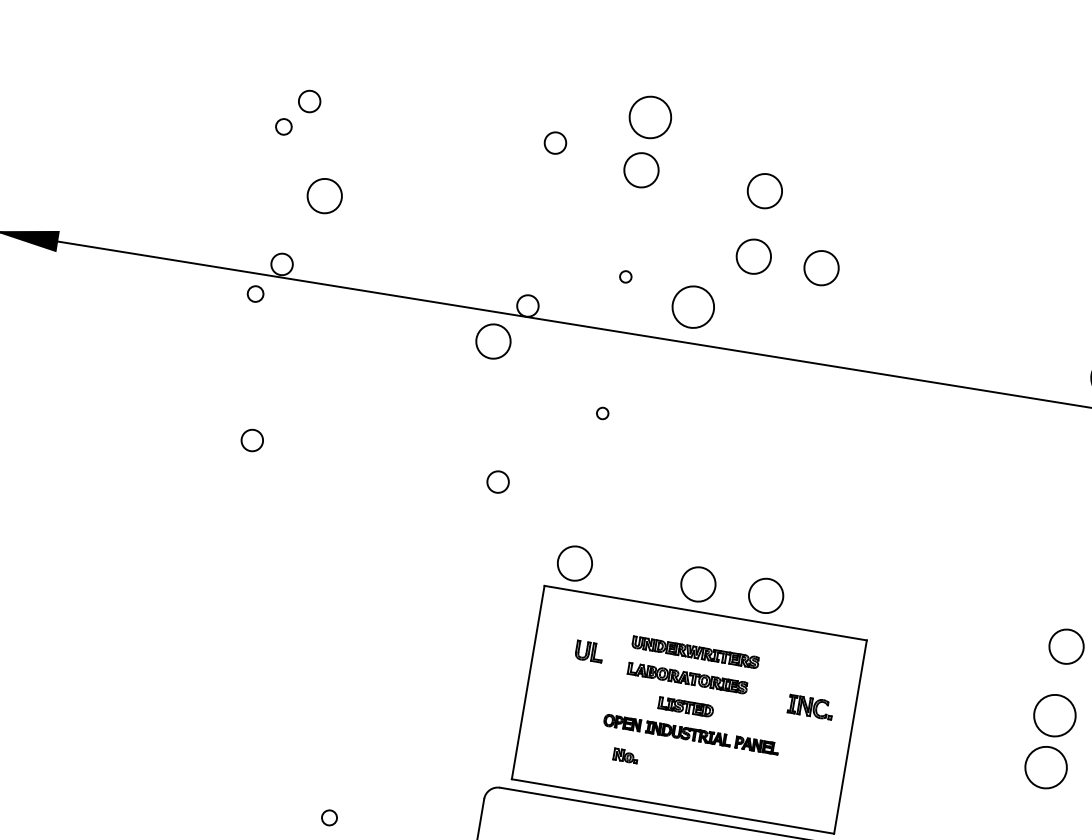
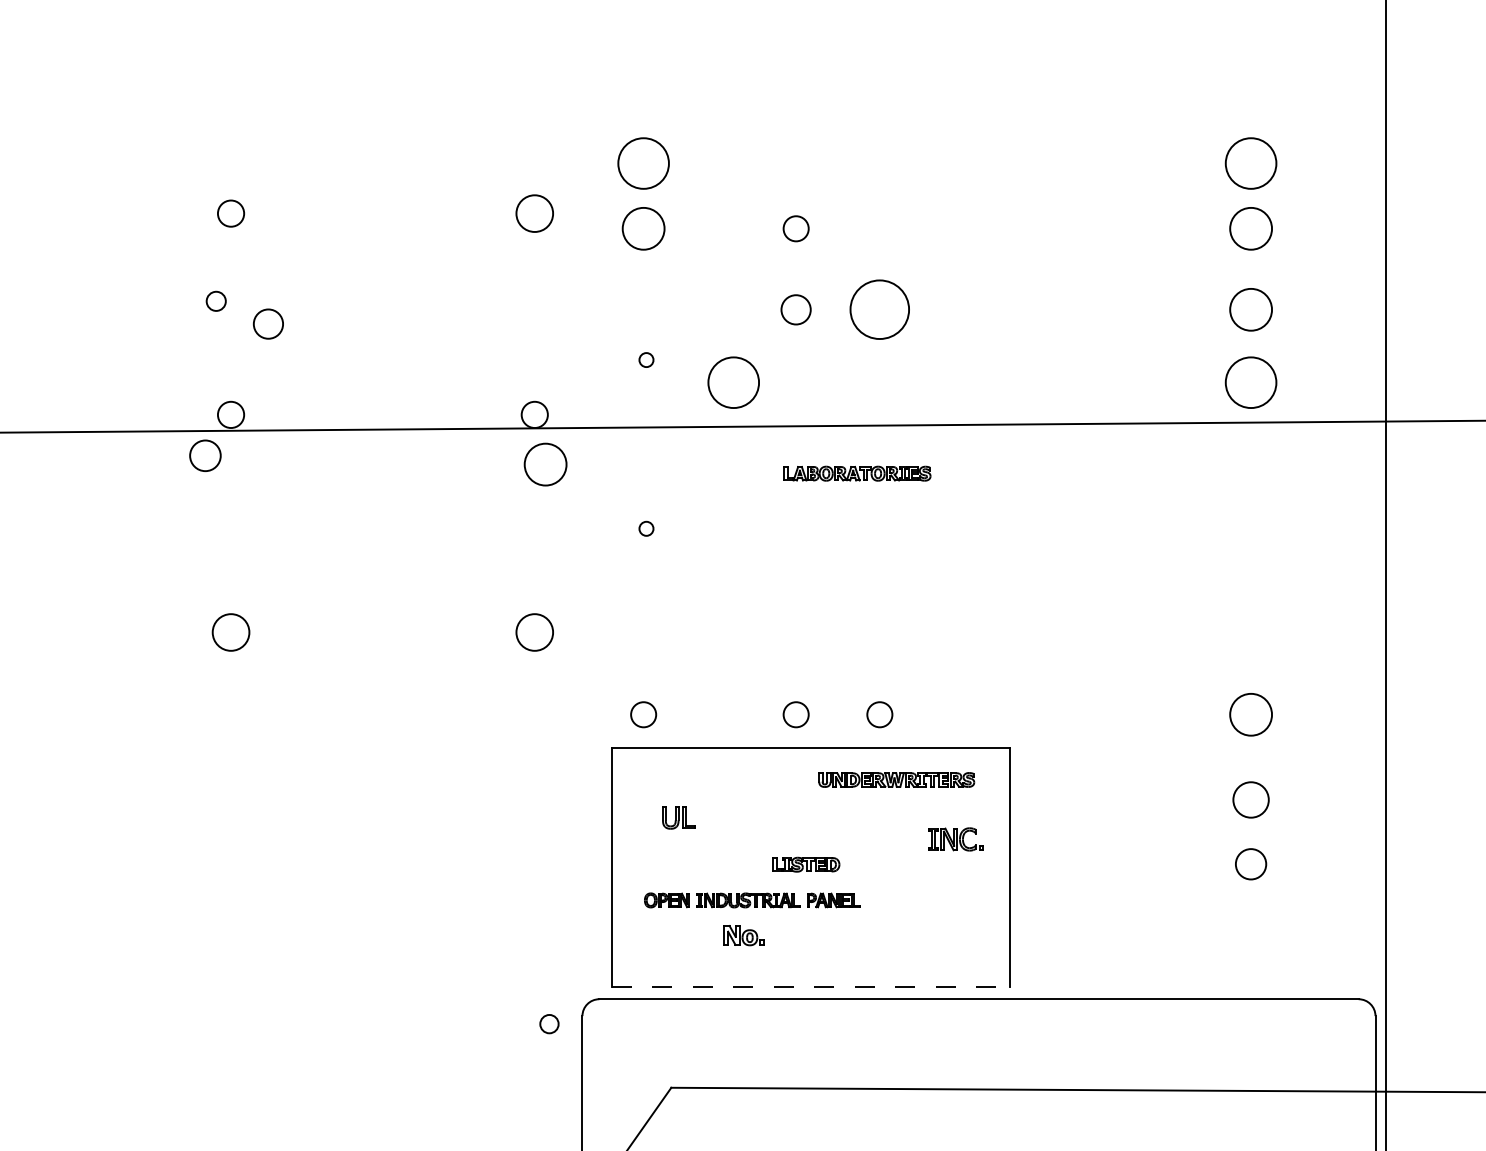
circle: (283, 126) -> (215, 300), moved
circle: (555, 142) -> (534, 213), size x1.4
circle: (765, 190) -> (796, 228), size x0.6
circle: (324, 195) -> (268, 323), size x0.7
circle: (753, 256) -> (795, 309), size x0.7
circle: (821, 267) -> (879, 309), size x1.4
circle: (255, 293) -> (204, 455), size x1.6
circle: (493, 341) -> (545, 464), moved
circle: (251, 440) -> (230, 632), size x1.4
circle: (497, 482) -> (534, 632), size x1.4
circle: (574, 563) -> (643, 714), size x0.6
circle: (698, 584) -> (796, 714), size x0.6
circle: (765, 595) -> (879, 714), size x0.6
part: (695, 652) -> (896, 779), moved
part: (687, 678) -> (857, 473), moved
circle: (1054, 715) -> (1250, 799), size x0.7
part: (691, 734) -> (752, 900), moved
part: (625, 755) -> (743, 935), size x1.4
circle: (1045, 767) -> (1250, 864), size x0.6
line: (673, 806) -> (811, 986), solid -> dashed
circle: (329, 818) -> (549, 1024), moved

